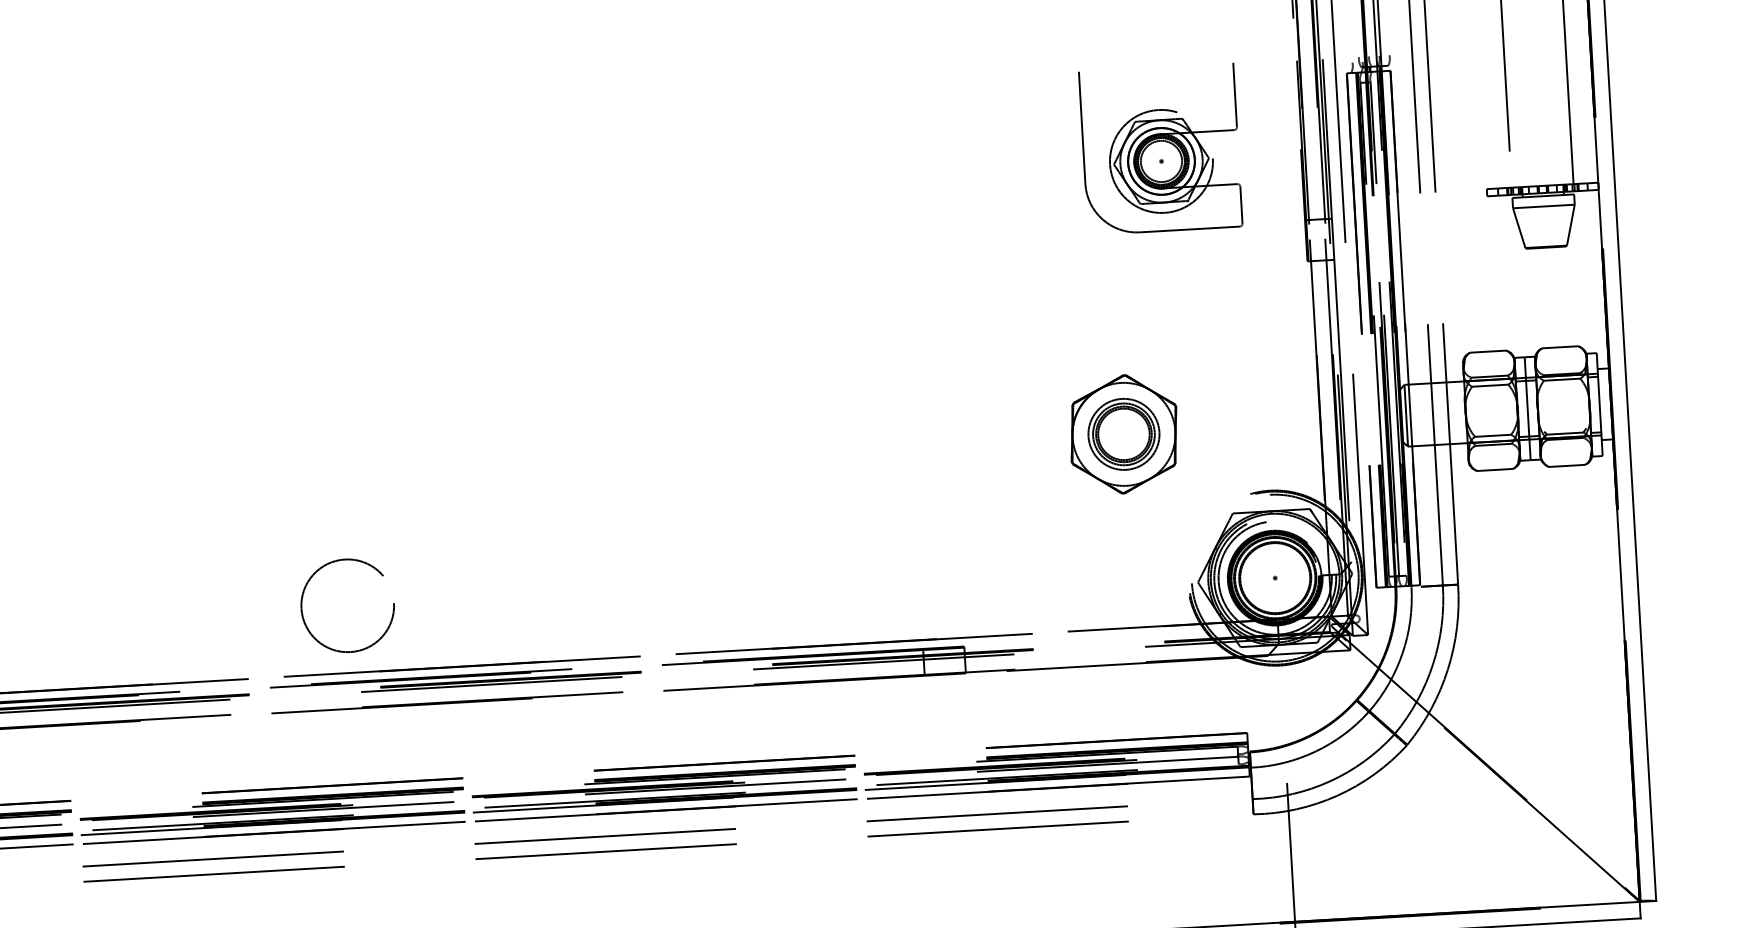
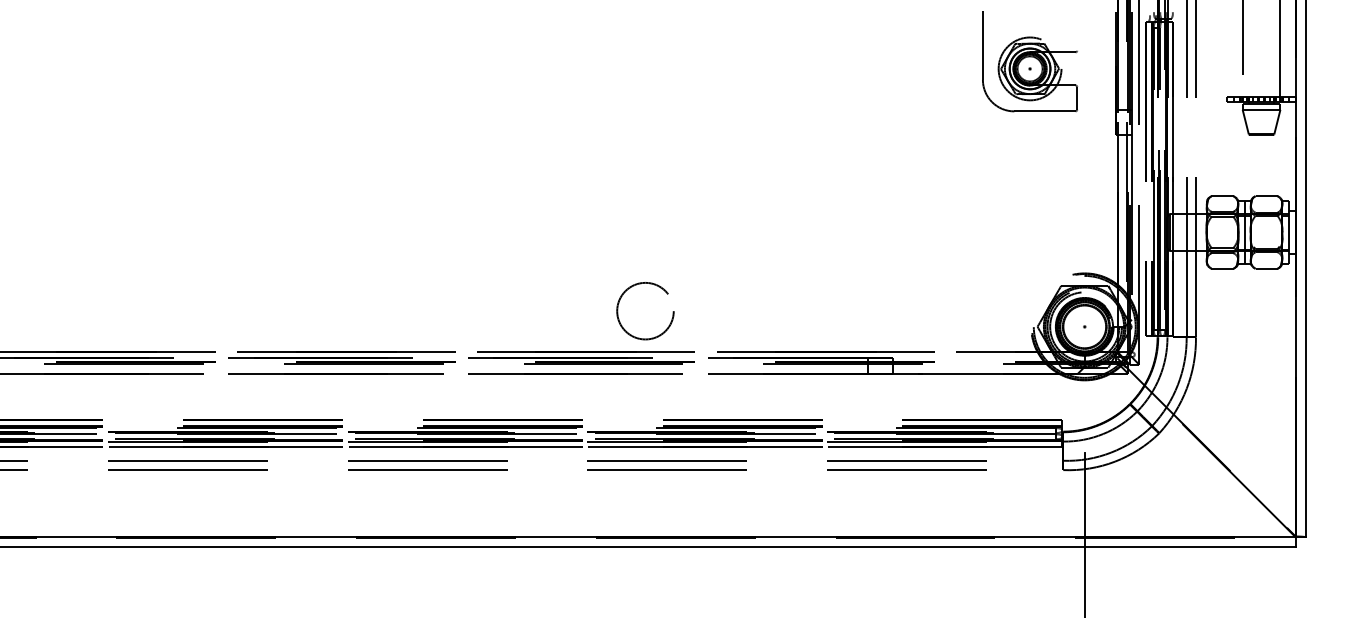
line: (1235, 94) -> (1077, 30), removed
part: (1123, 433) -> (997, 233), removed
circle: (347, 606) -> (645, 311), moved

